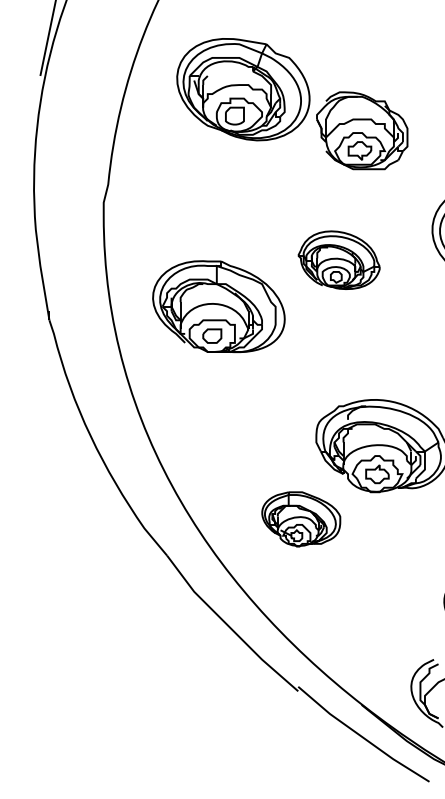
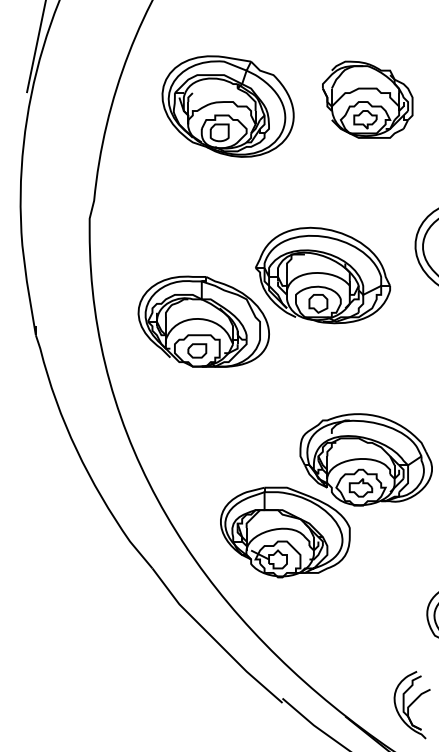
part: (362, 130) -> (367, 99), moved
part: (338, 260) -> (322, 275), size x1.67
part: (301, 519) -> (285, 532), size x1.67

